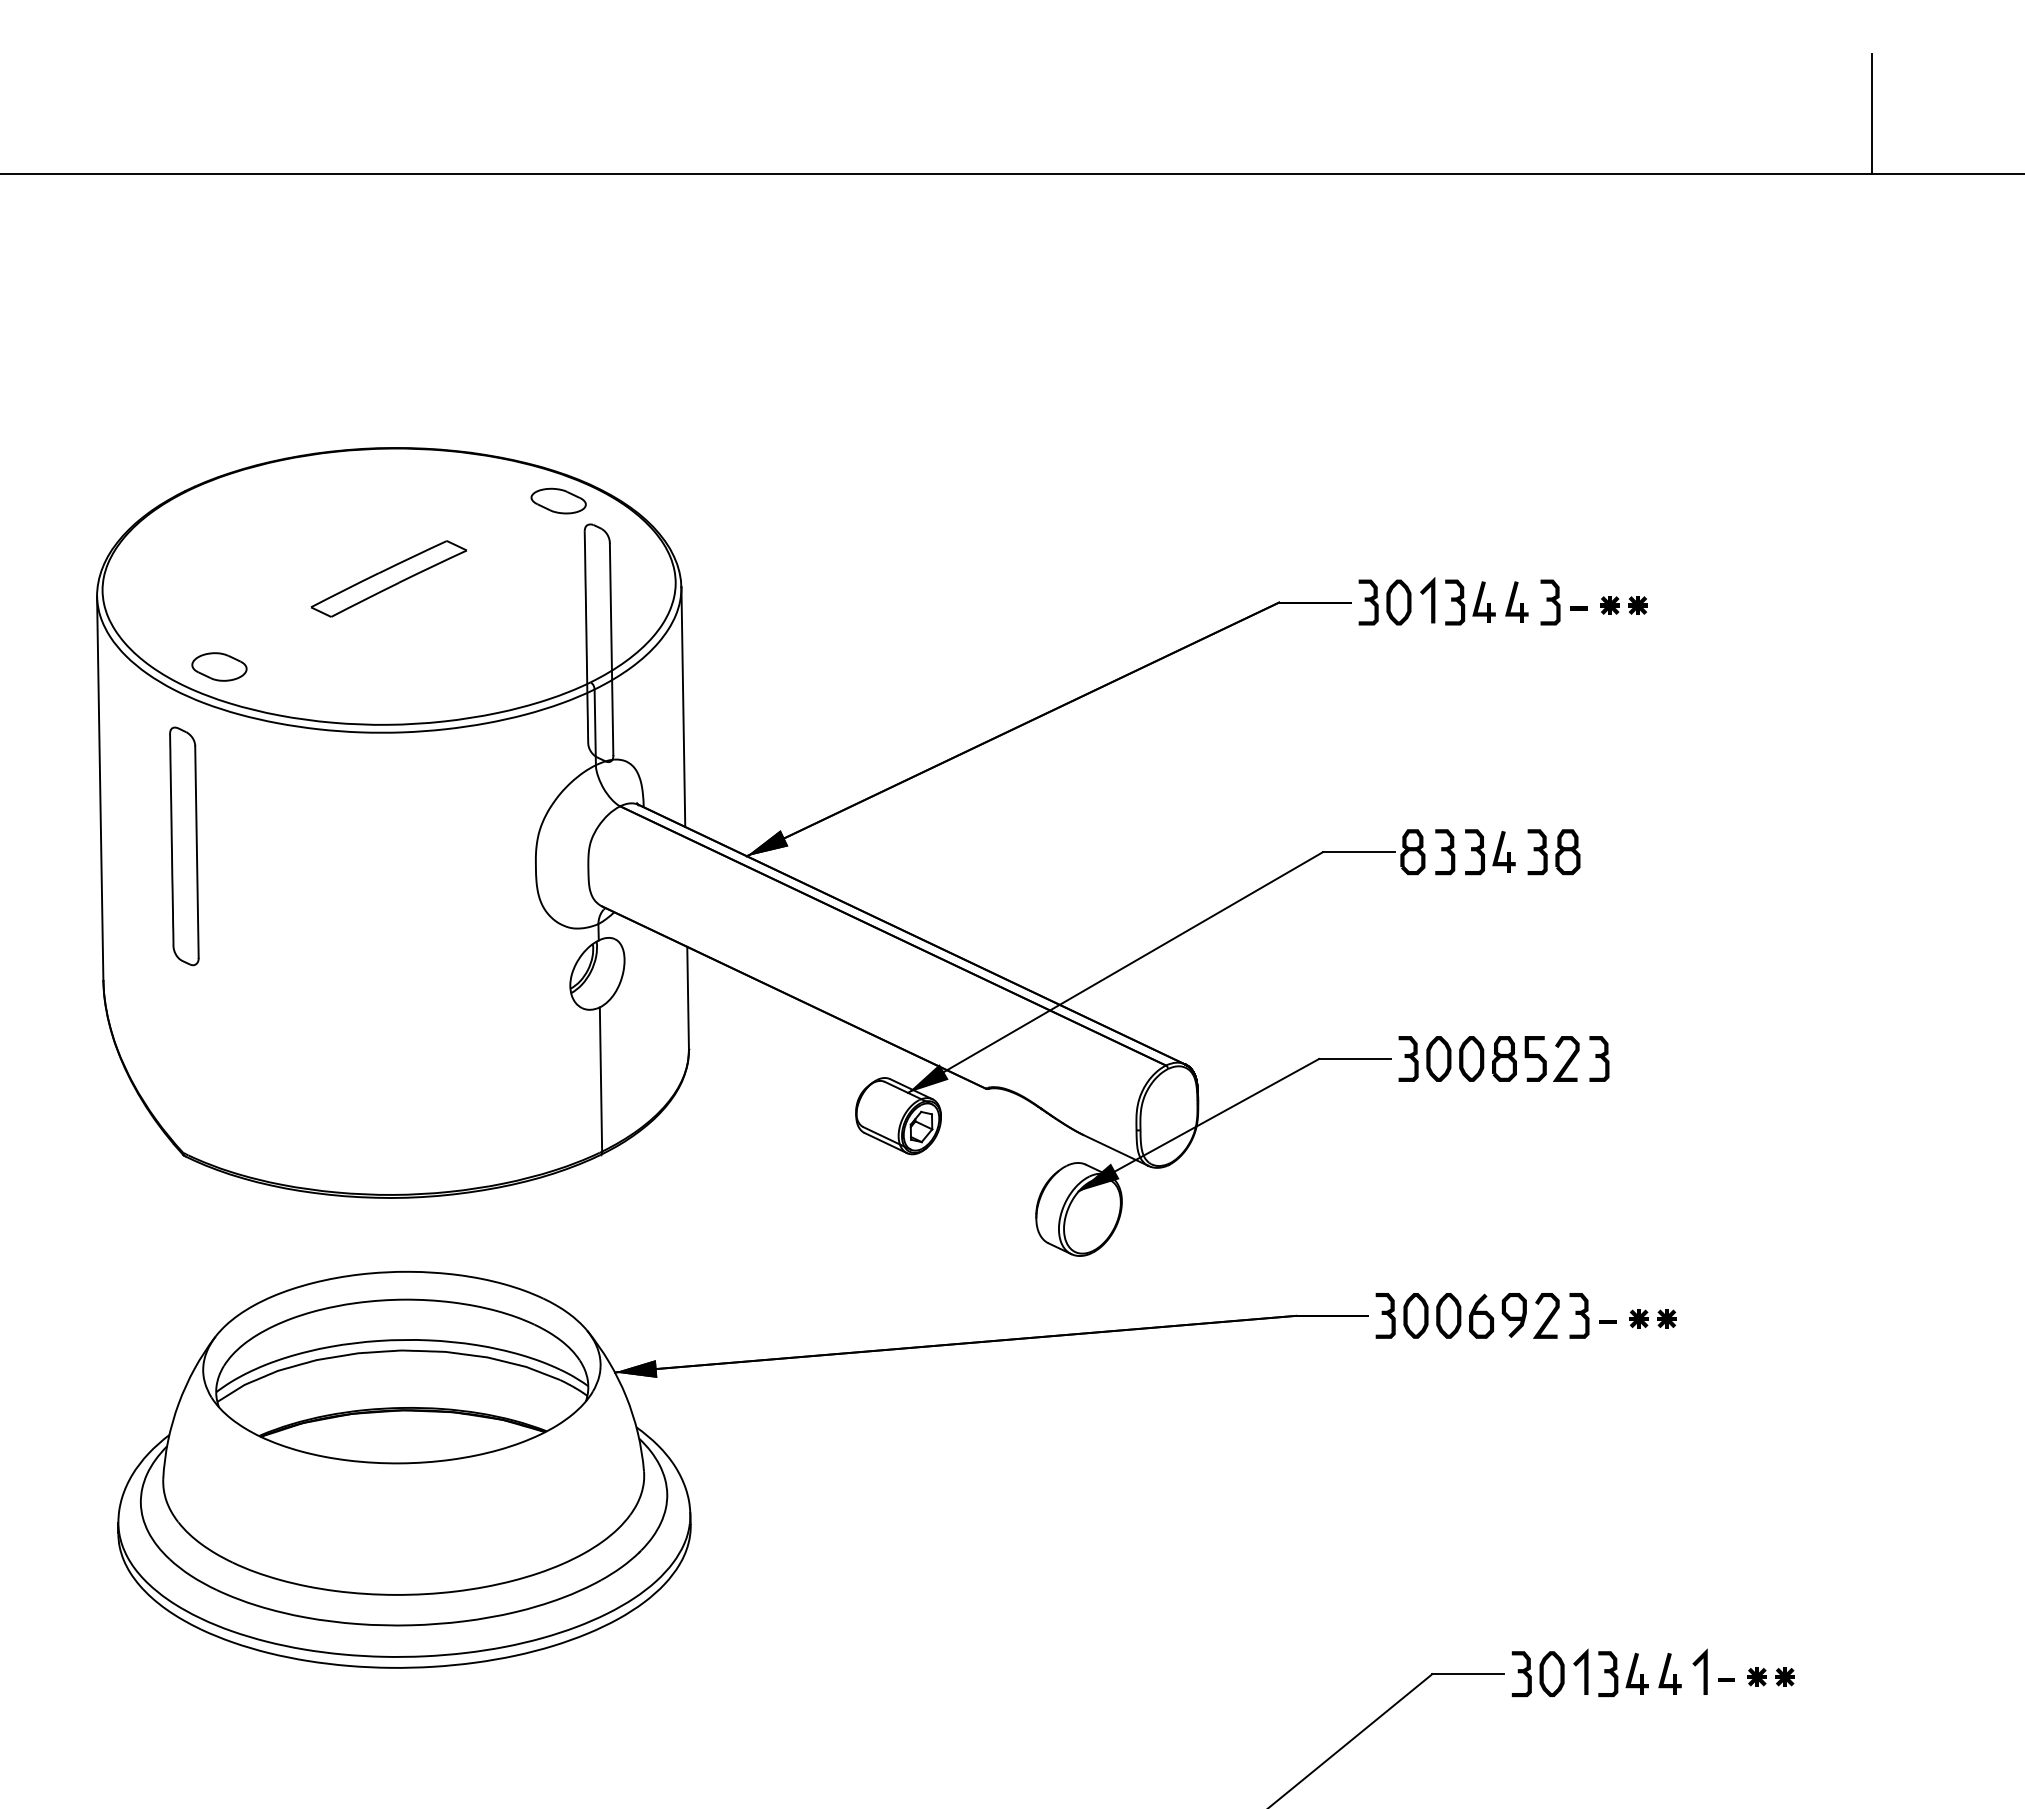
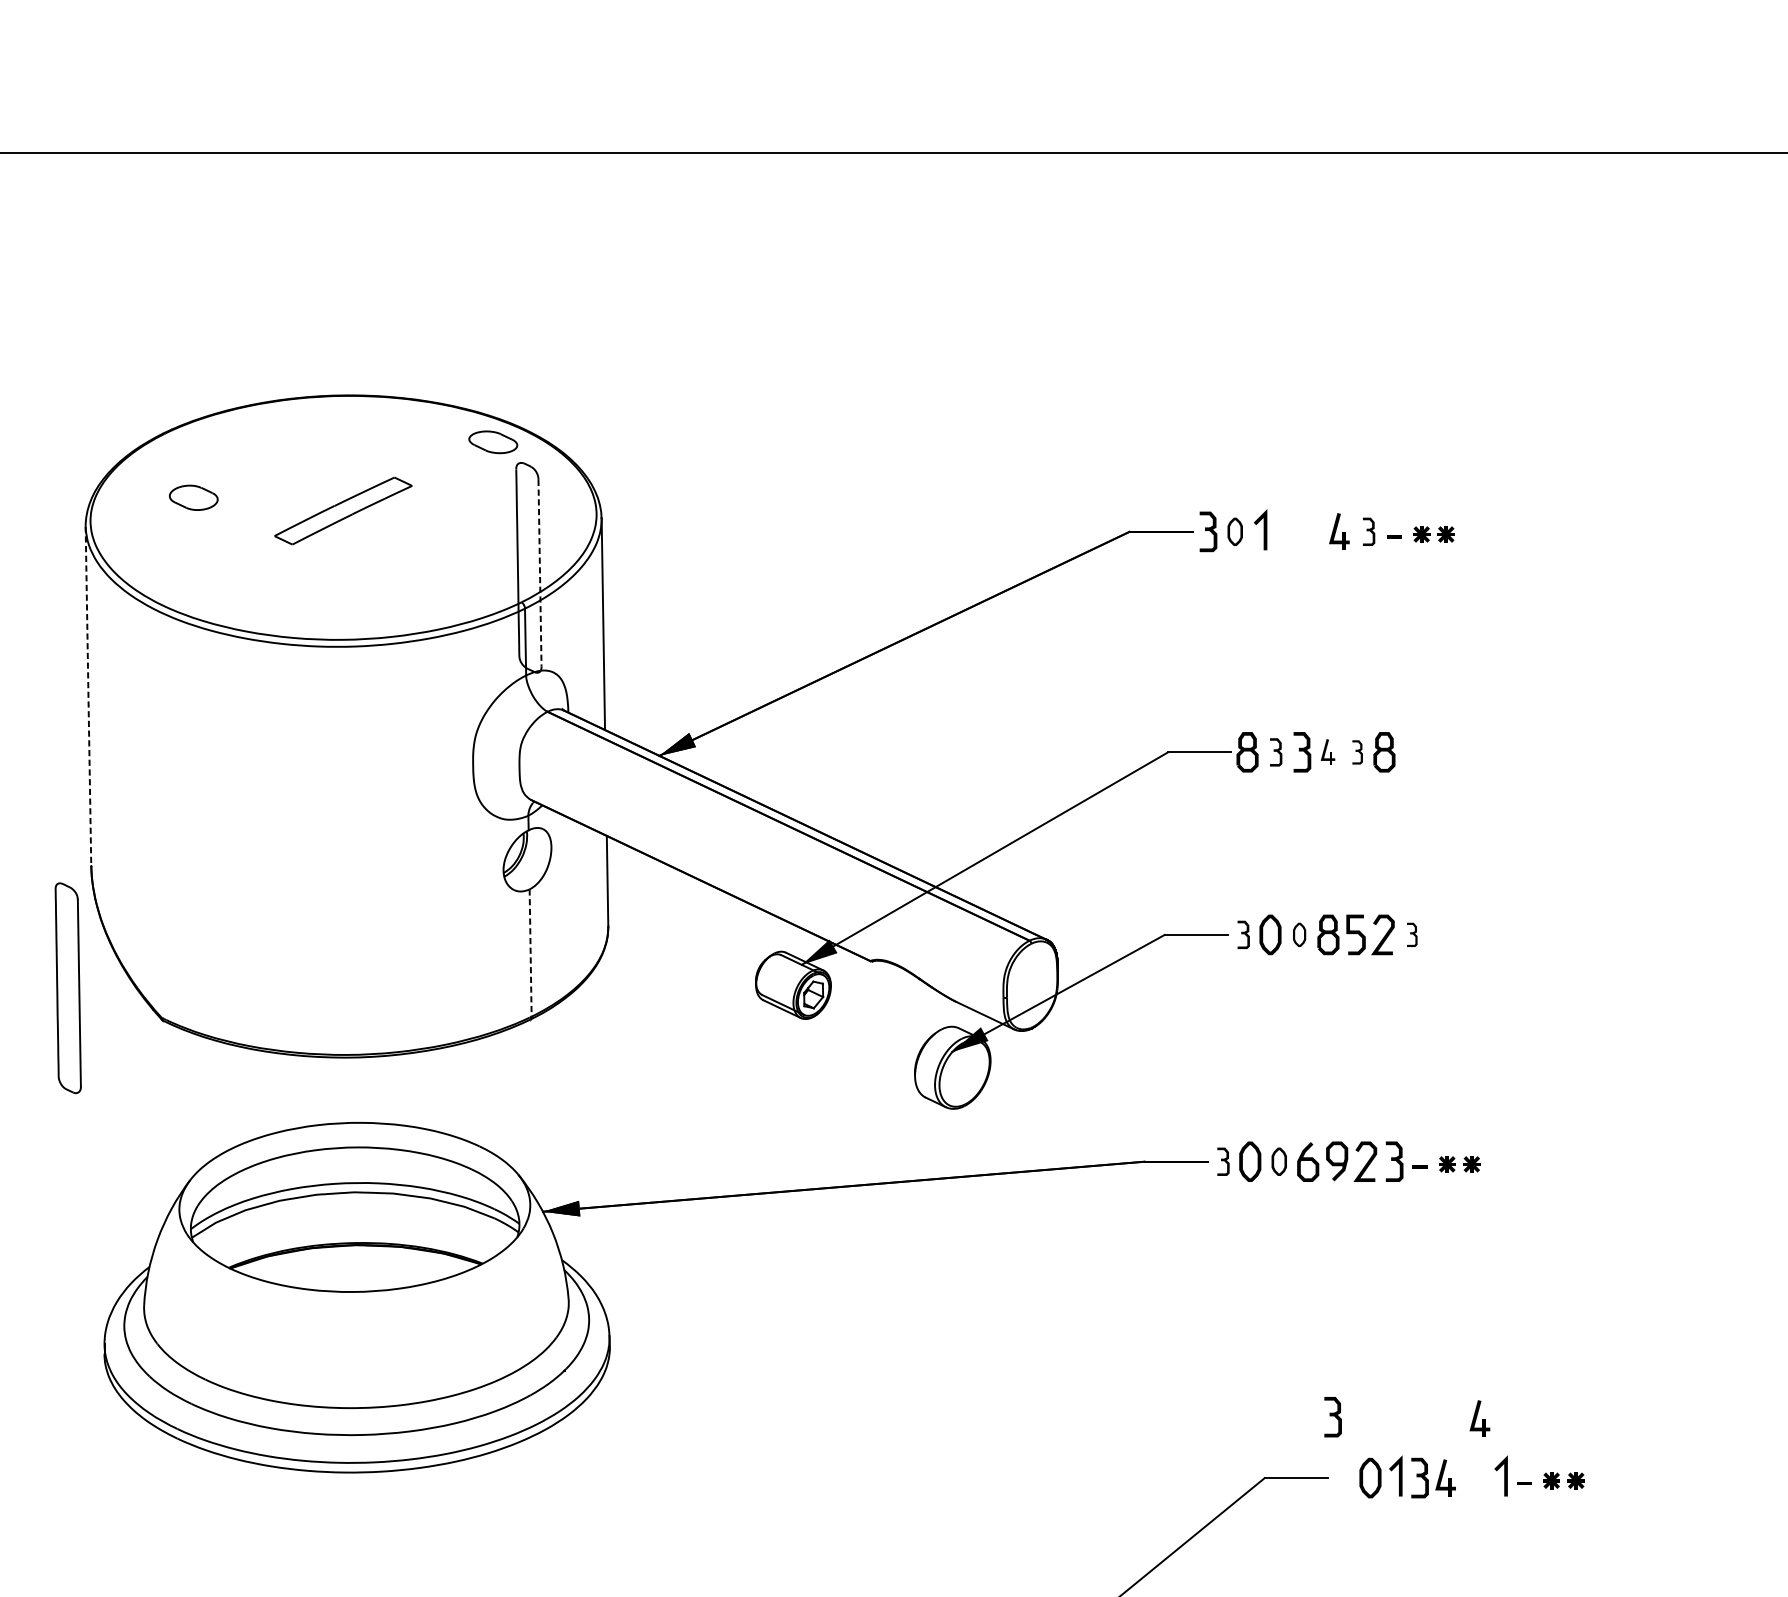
line: (1871, 113) -> (1652, 100), removed
part: (1398, 602) -> (1234, 531), size x0.7
part: (1470, 602) -> (1298, 531), removed
part: (1550, 602) -> (1369, 531), size x0.7
line: (611, 649) -> (539, 573), solid -> dashed
part: (219, 666) -> (193, 497), moved
line: (100, 788) -> (88, 696), solid -> dashed
part: (184, 846) -> (68, 988), moved
part: (1503, 851) -> (1327, 751), size x0.7
part: (1445, 852) -> (1276, 752), size x0.7
part: (1537, 852) -> (1357, 752), size x0.6
part: (1408, 1058) -> (1243, 934), size x0.7
part: (1471, 1058) -> (1299, 934), size x0.6
part: (1599, 1058) -> (1412, 934), size x0.6
line: (601, 1080) -> (531, 953), solid -> dashed
part: (1385, 1315) -> (1223, 1161), size x0.7
part: (1448, 1315) -> (1278, 1161), size x0.7
part: (1669, 1673) -> (1479, 1418), moved
part: (1521, 1674) -> (1332, 1417), moved

